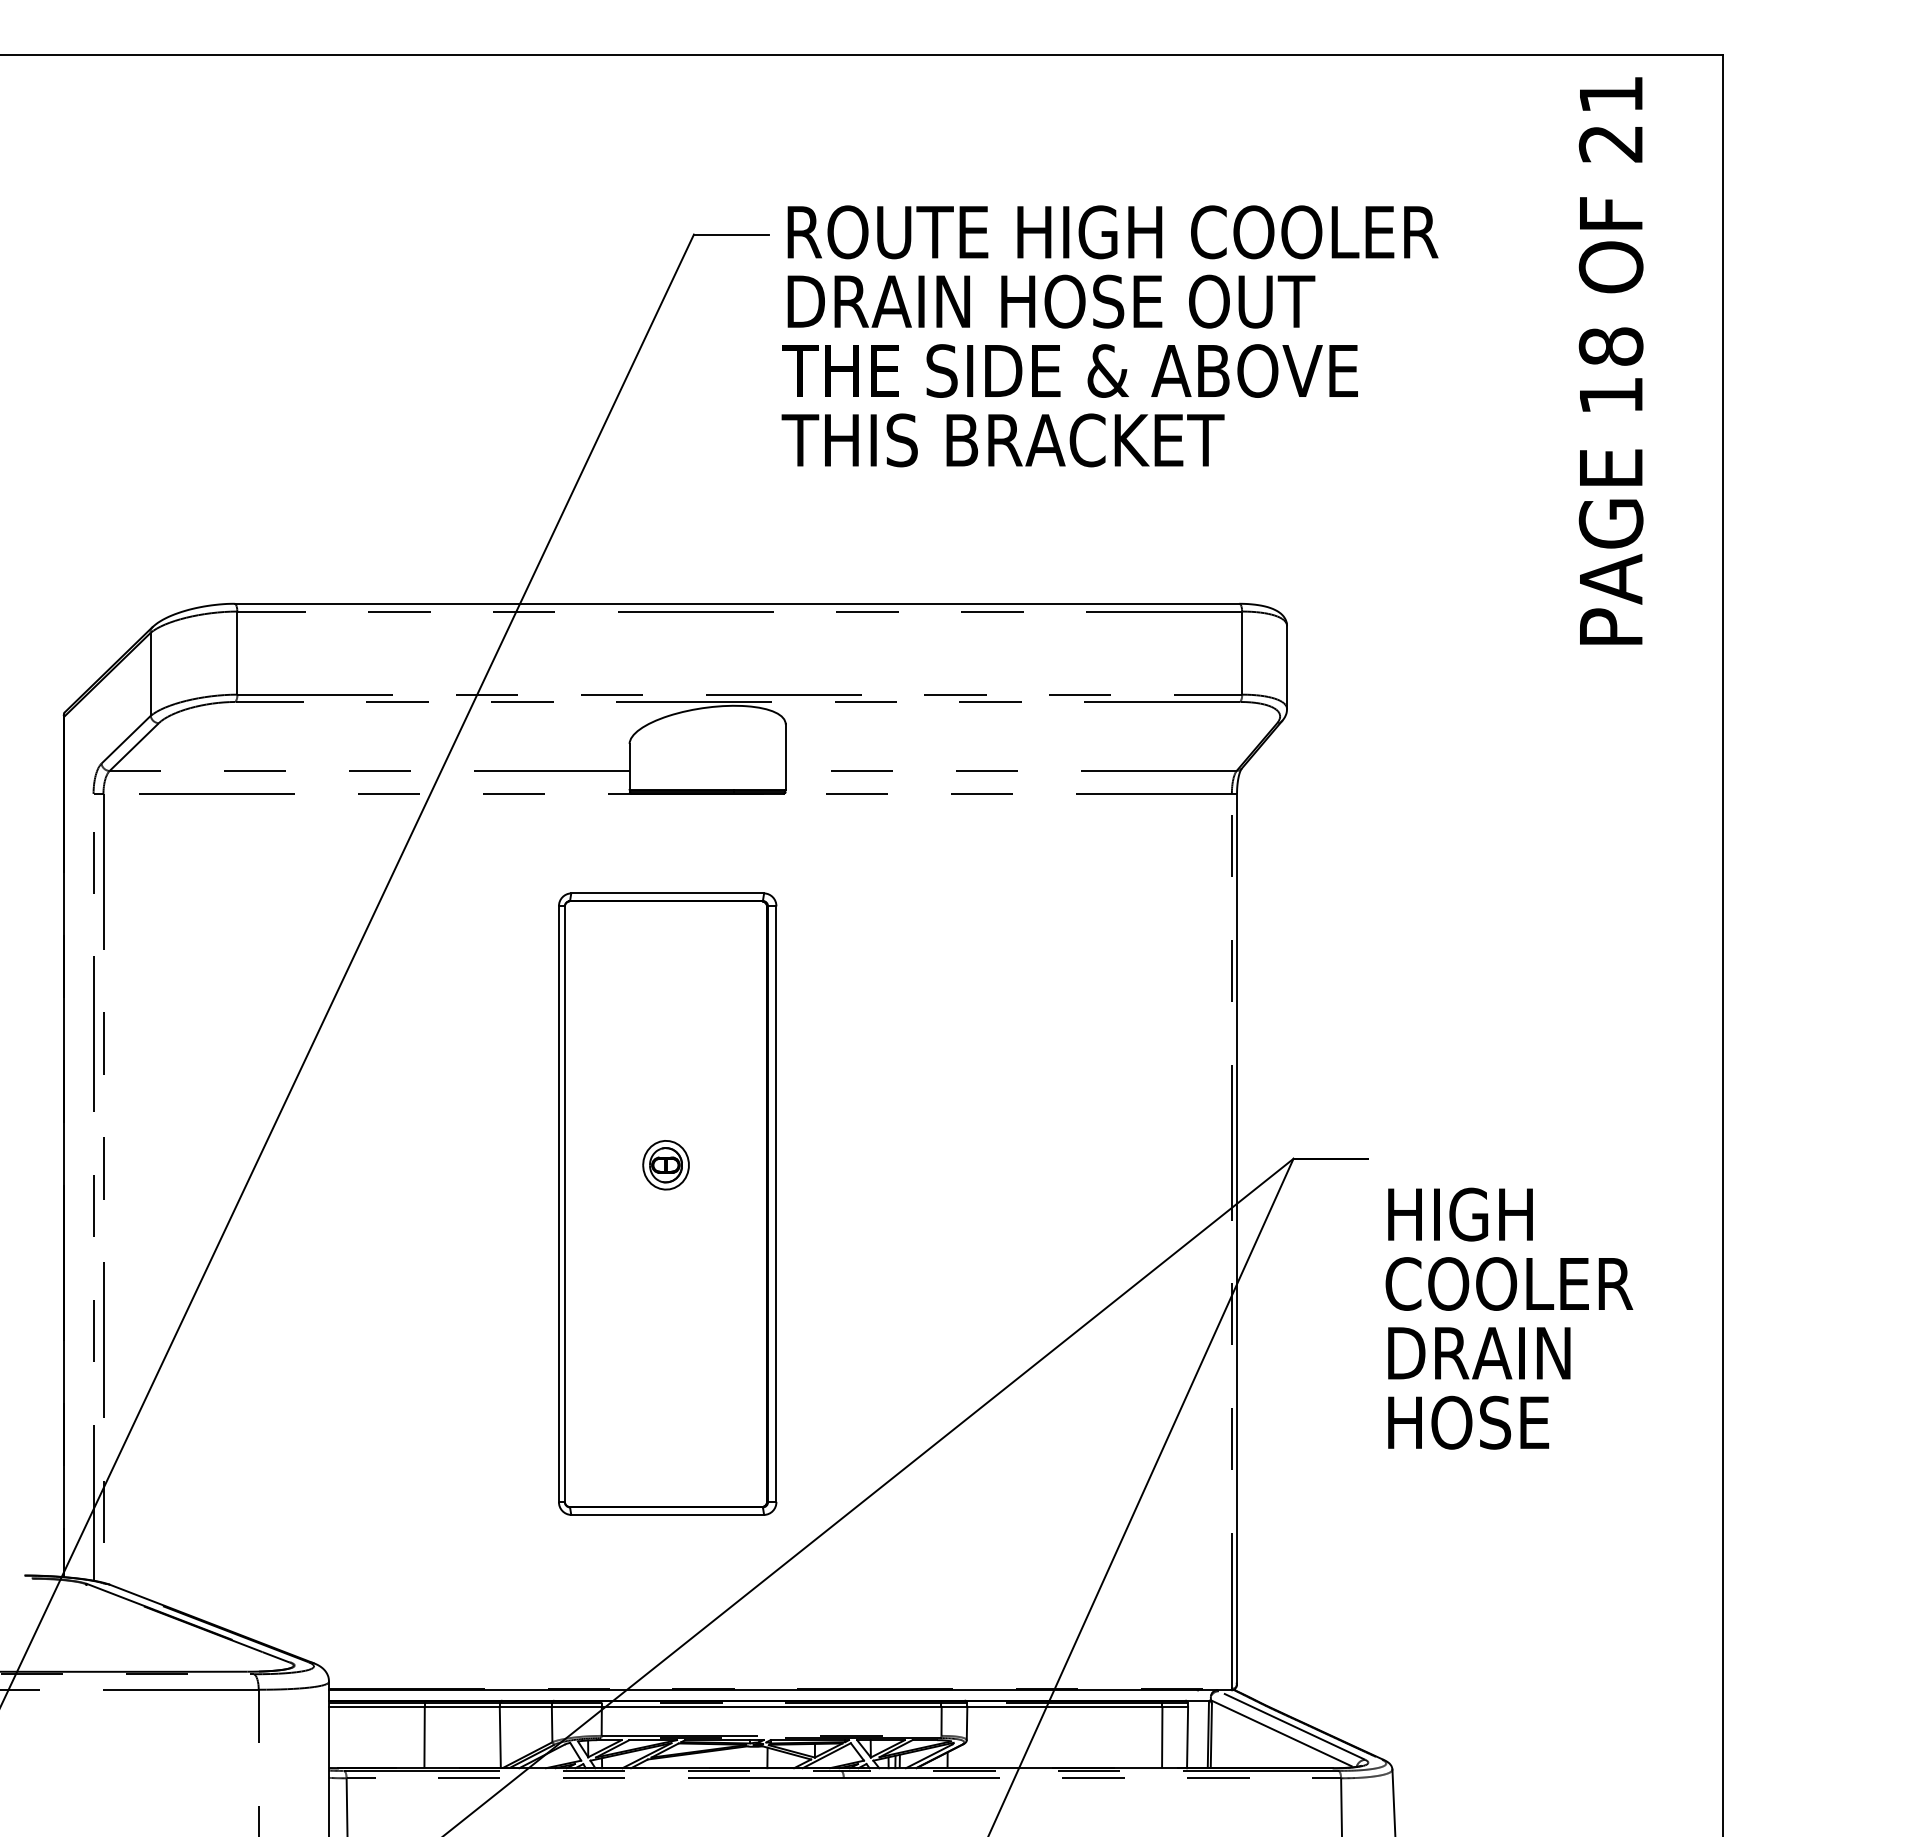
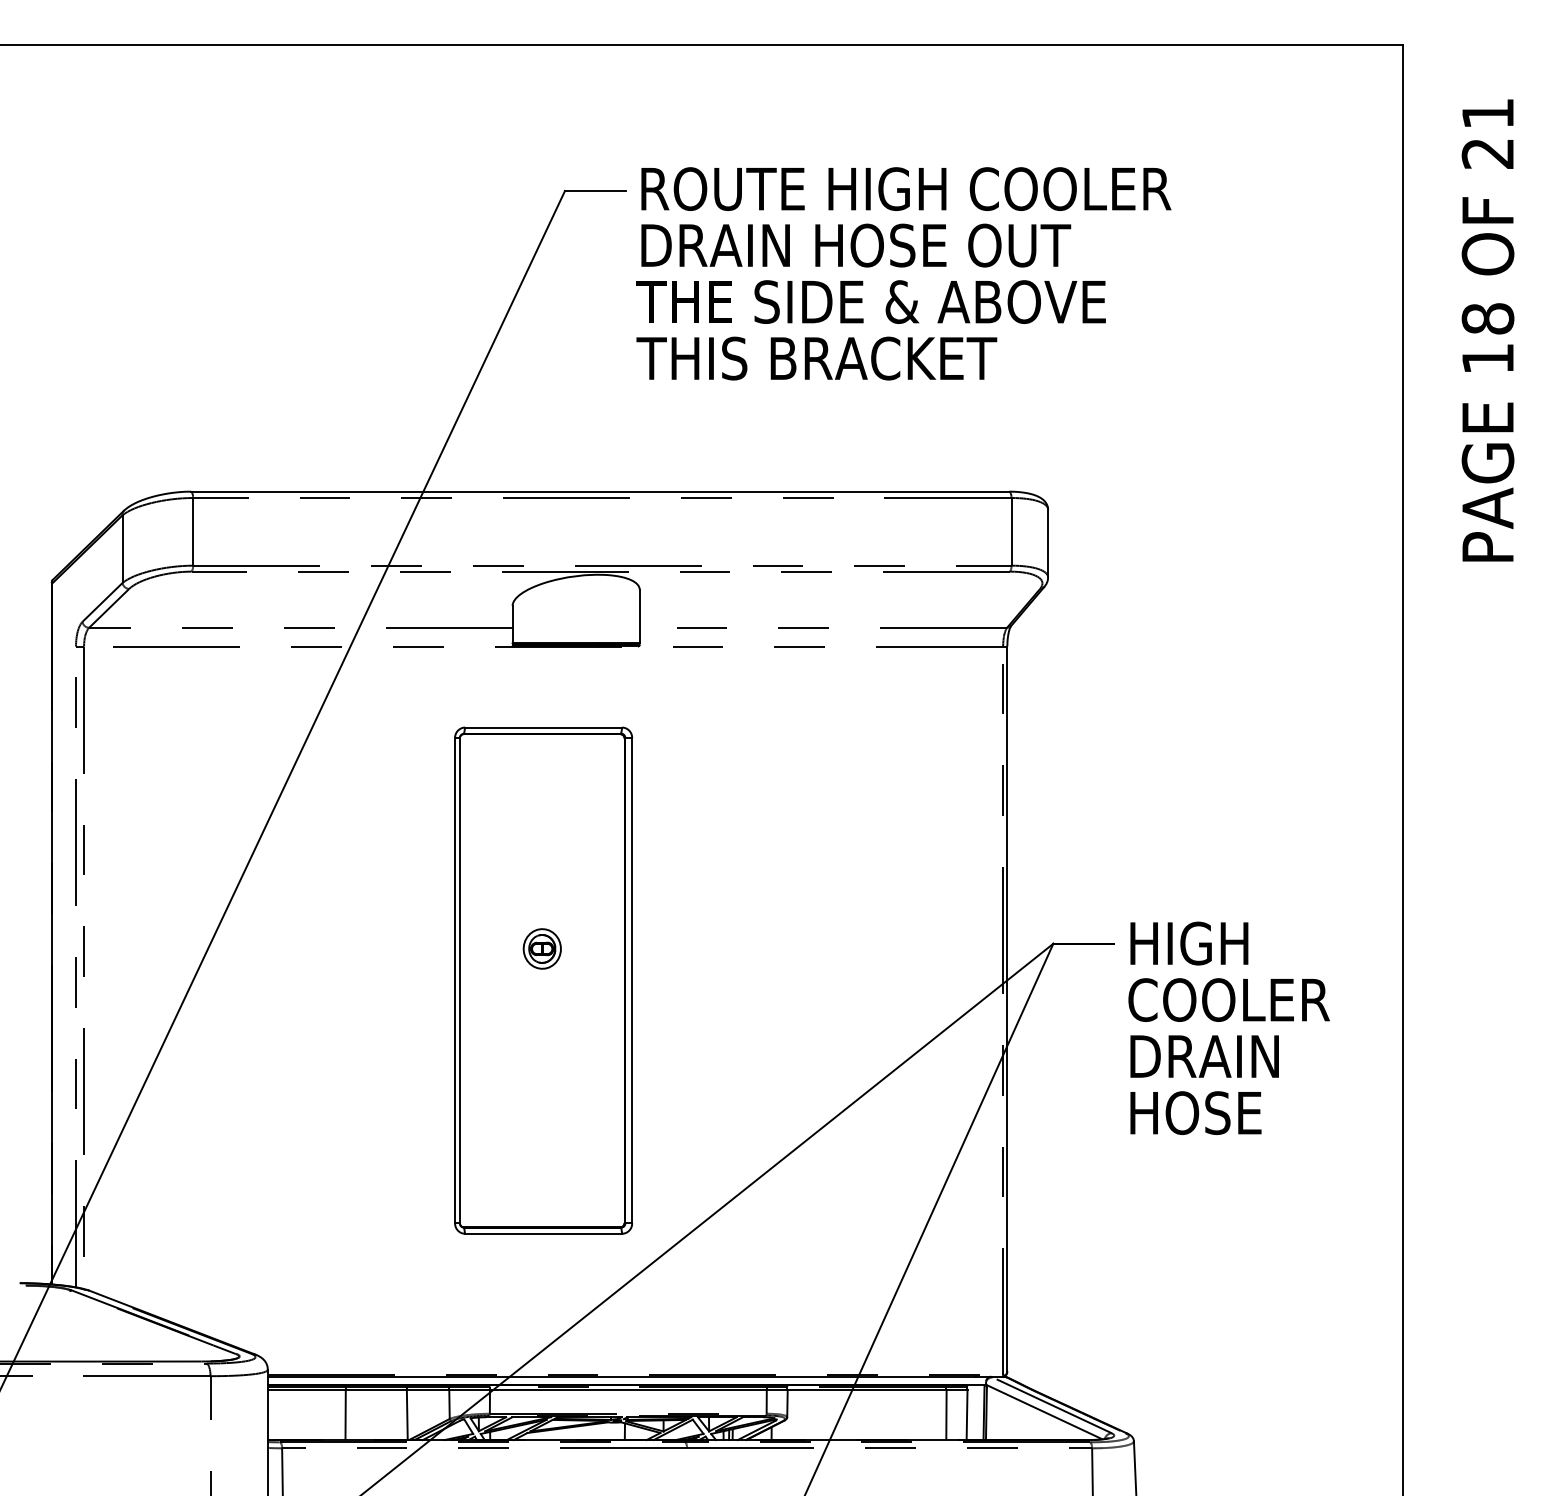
text: (1610, 360) -> (1487, 330), moved
text: (1509, 1318) -> (1229, 1028), moved

